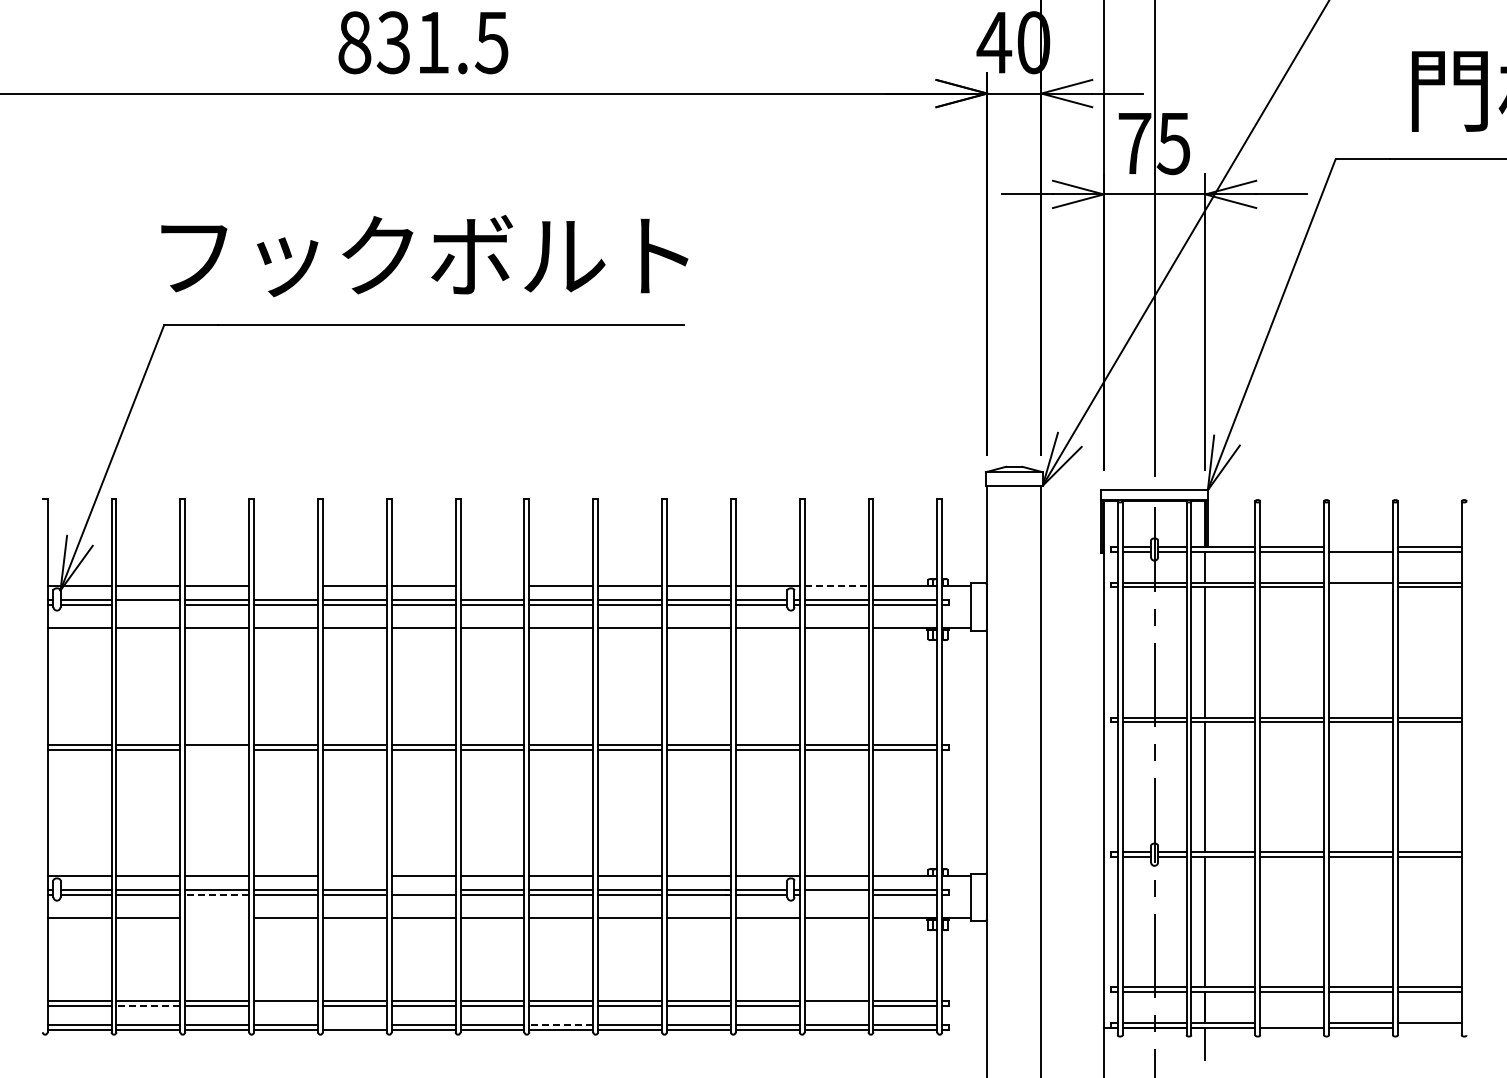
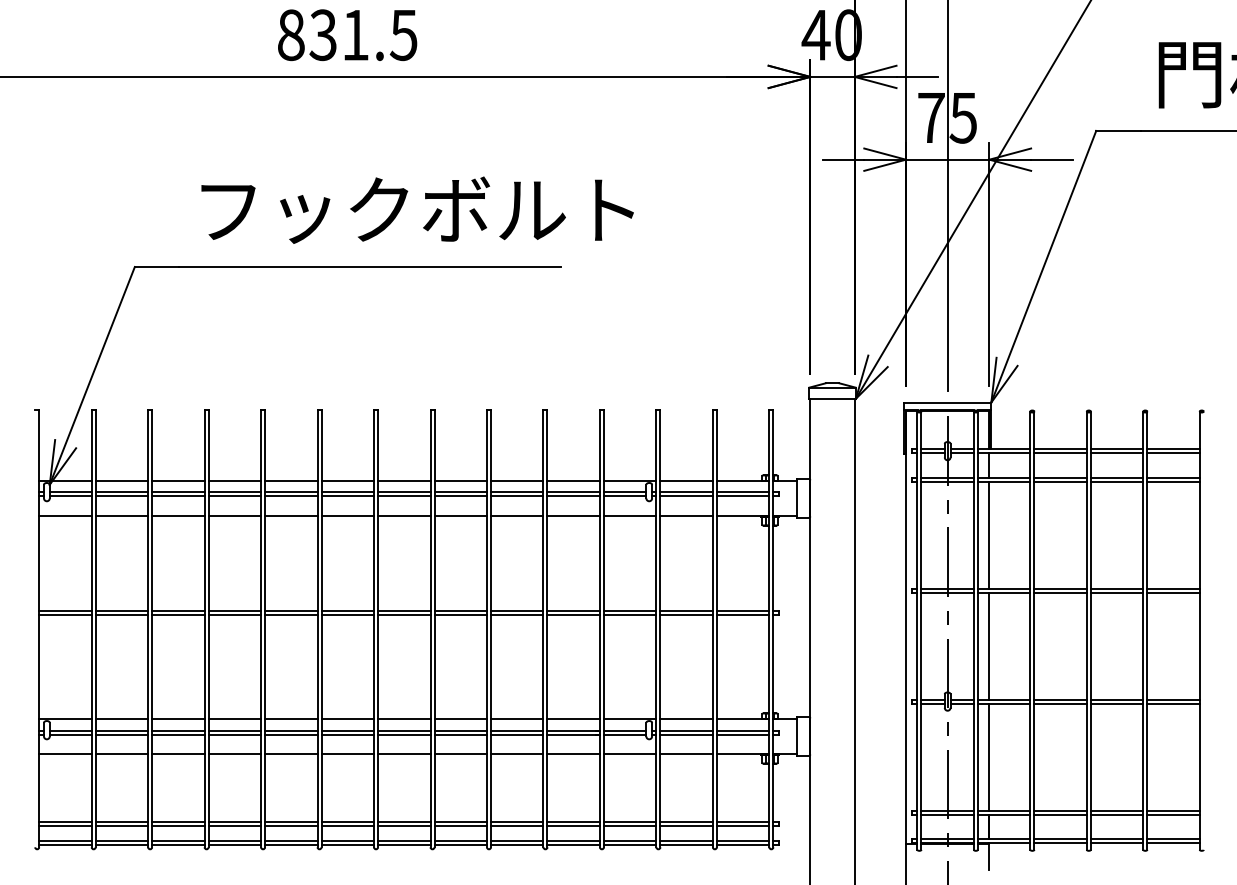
text: (424, 255) -> (417, 209), moved
line: (1360, 547) -> (1116, 449), added
line: (286, 586) -> (235, 481), added
line: (492, 586) -> (404, 481), added
line: (836, 586) -> (686, 481), dashed -> solid
line: (1360, 587) -> (1116, 482), added
line: (148, 604) -> (121, 496), added
line: (217, 749) -> (178, 615), added
line: (354, 876) -> (291, 719), added
line: (423, 889) -> (347, 730), added
line: (217, 894) -> (178, 734), dashed -> solid
line: (836, 894) -> (686, 734), added
line: (217, 918) -> (178, 753), added
line: (148, 1005) -> (121, 825), dashed -> solid
line: (286, 1005) -> (235, 825), added
line: (836, 1005) -> (686, 825), added
line: (1292, 1022) -> (1060, 839), added
line: (354, 1024) -> (291, 840), added
line: (561, 1024) -> (460, 840), dashed -> solid
line: (1429, 1027) -> (1173, 843), added

